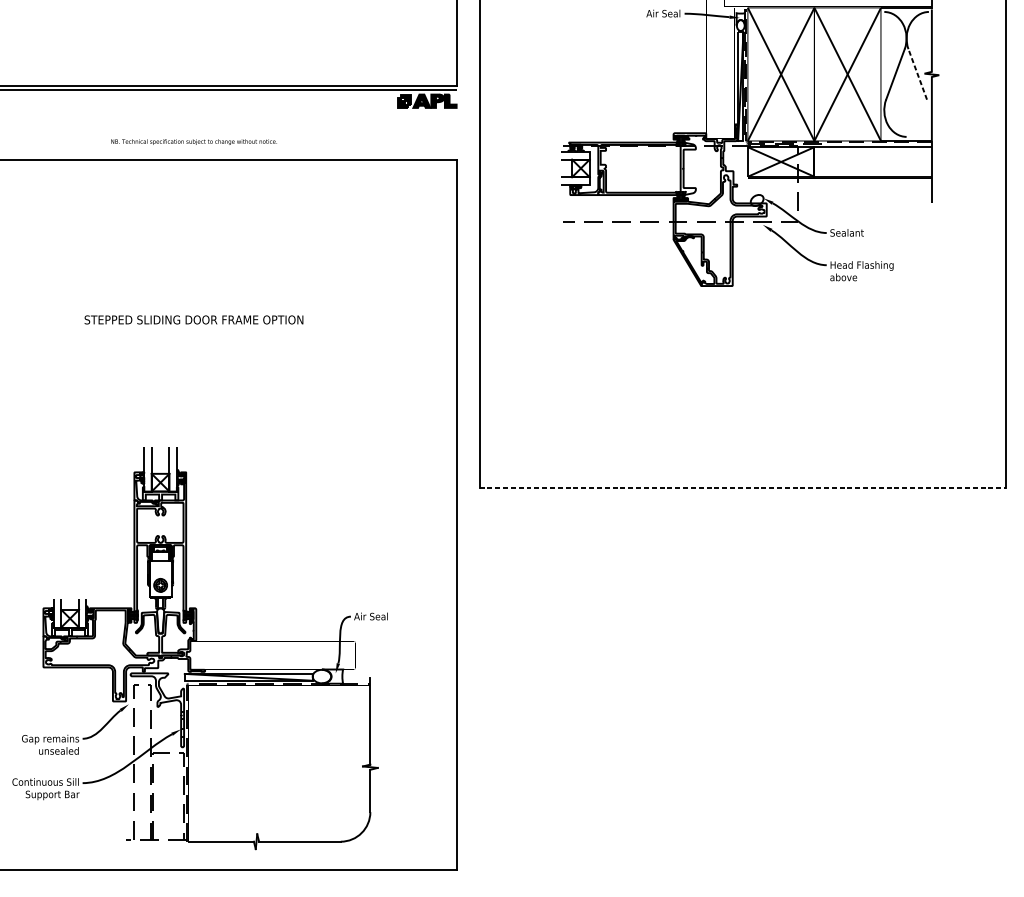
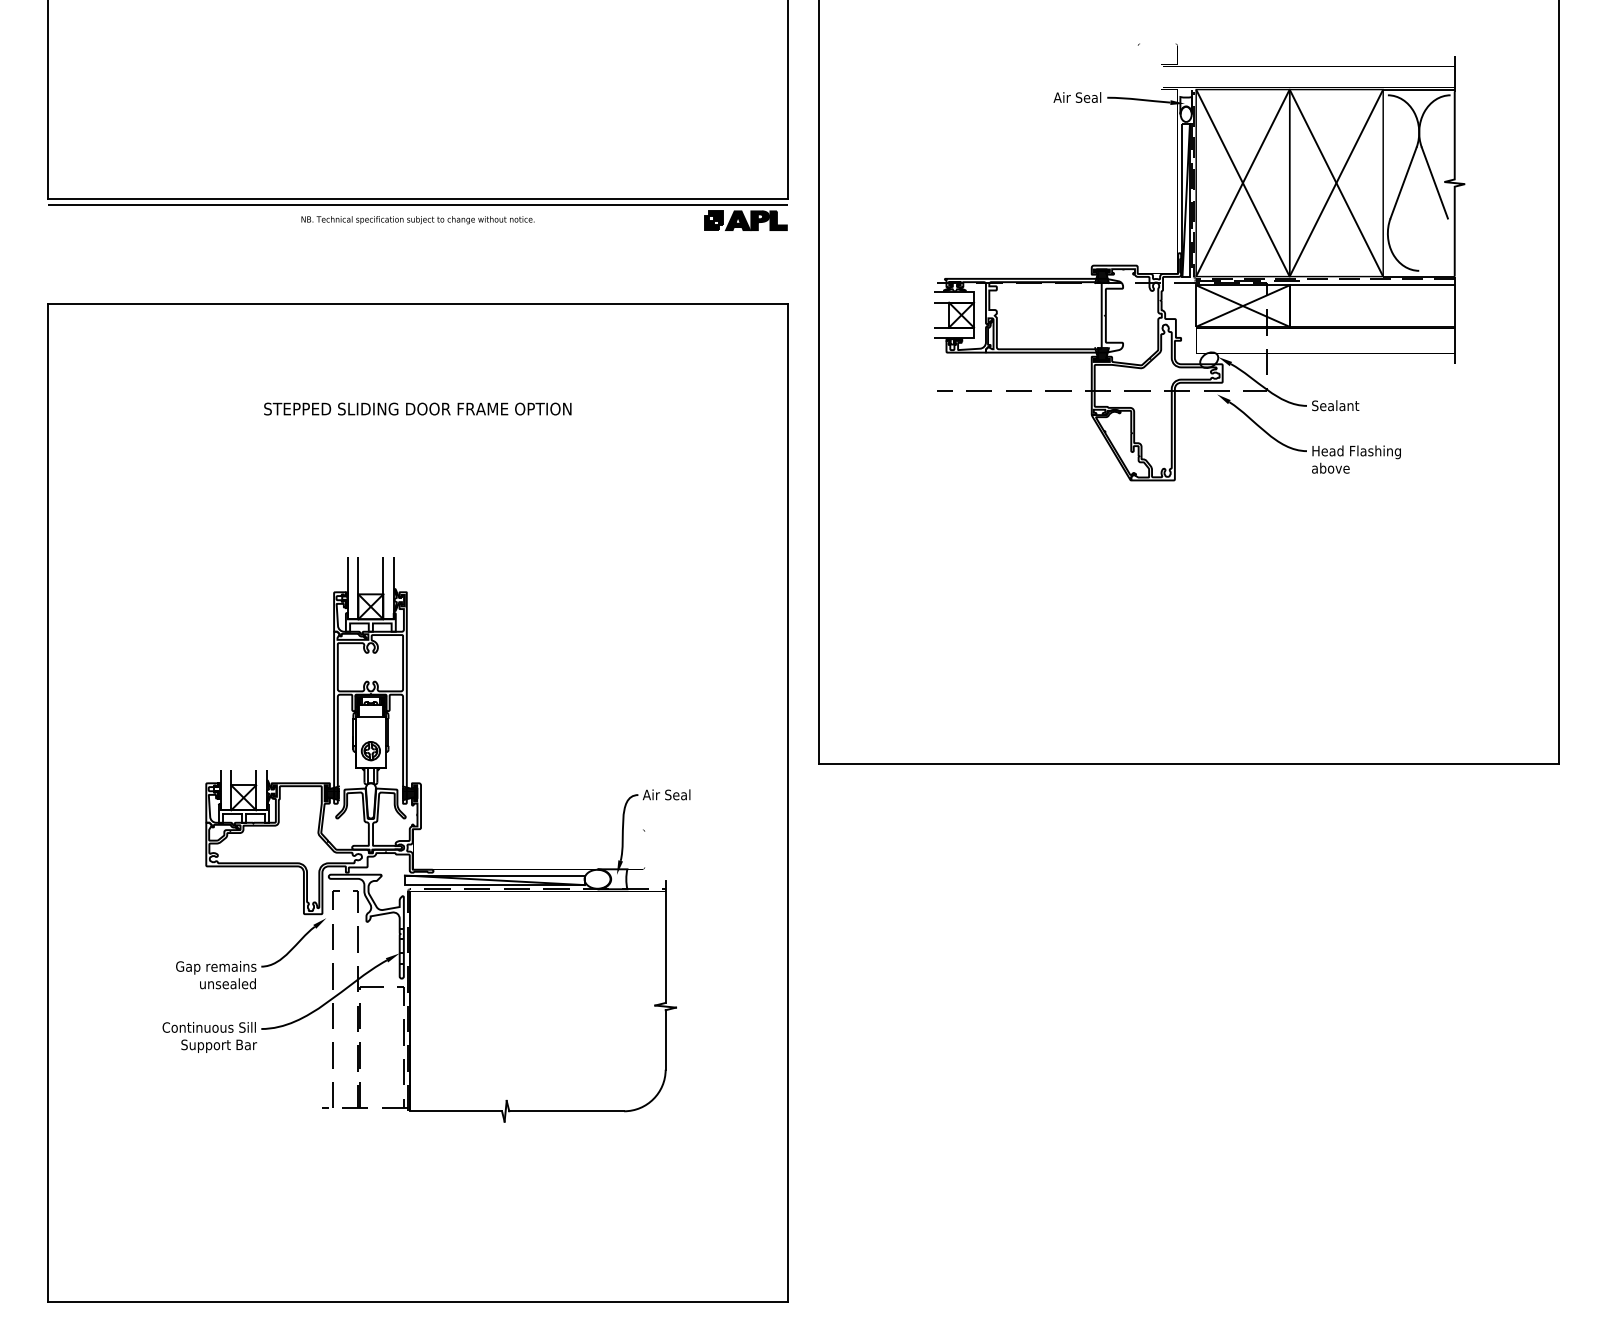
line: (917, 74) -> (1434, 183), dashed -> solid
text: (193, 142) -> (417, 220), moved
text: (193, 319) -> (417, 408), moved
line: (742, 488) -> (1188, 764), dashed -> solid
part: (196, 641) -> (421, 829), moved

